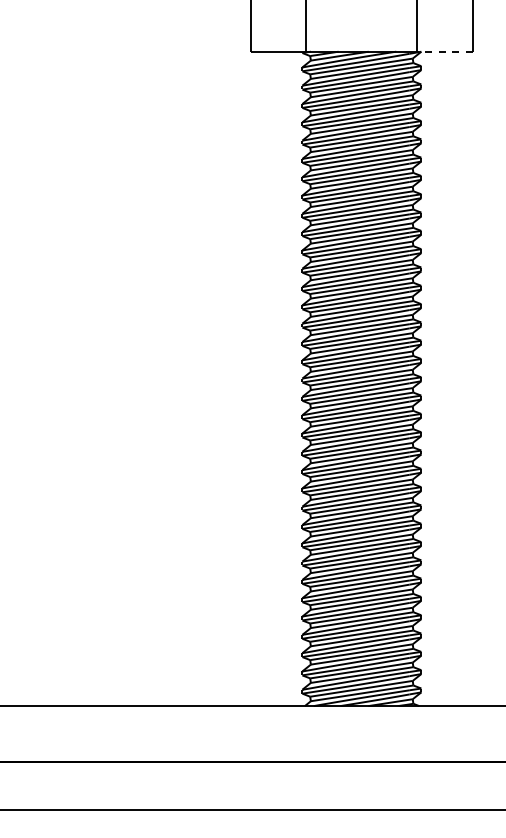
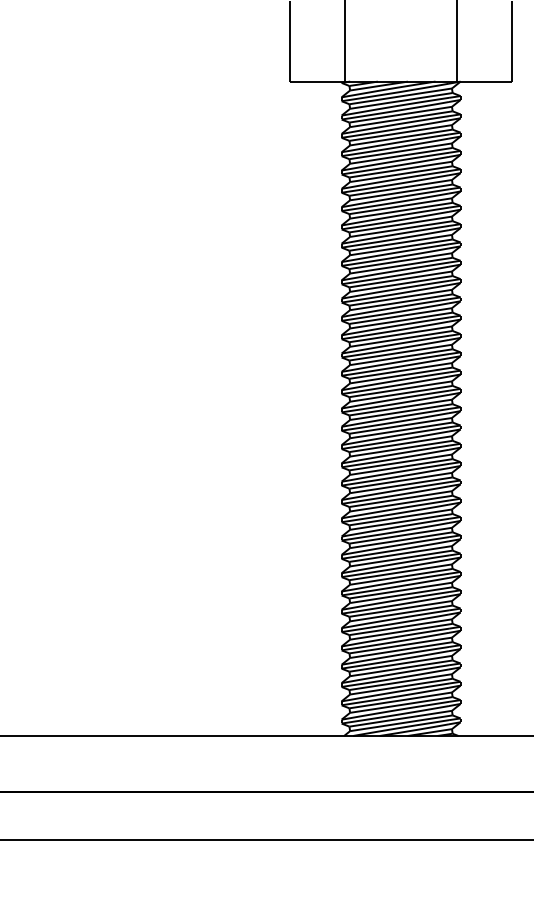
line: (445, 51) -> (484, 81), dashed -> solid

